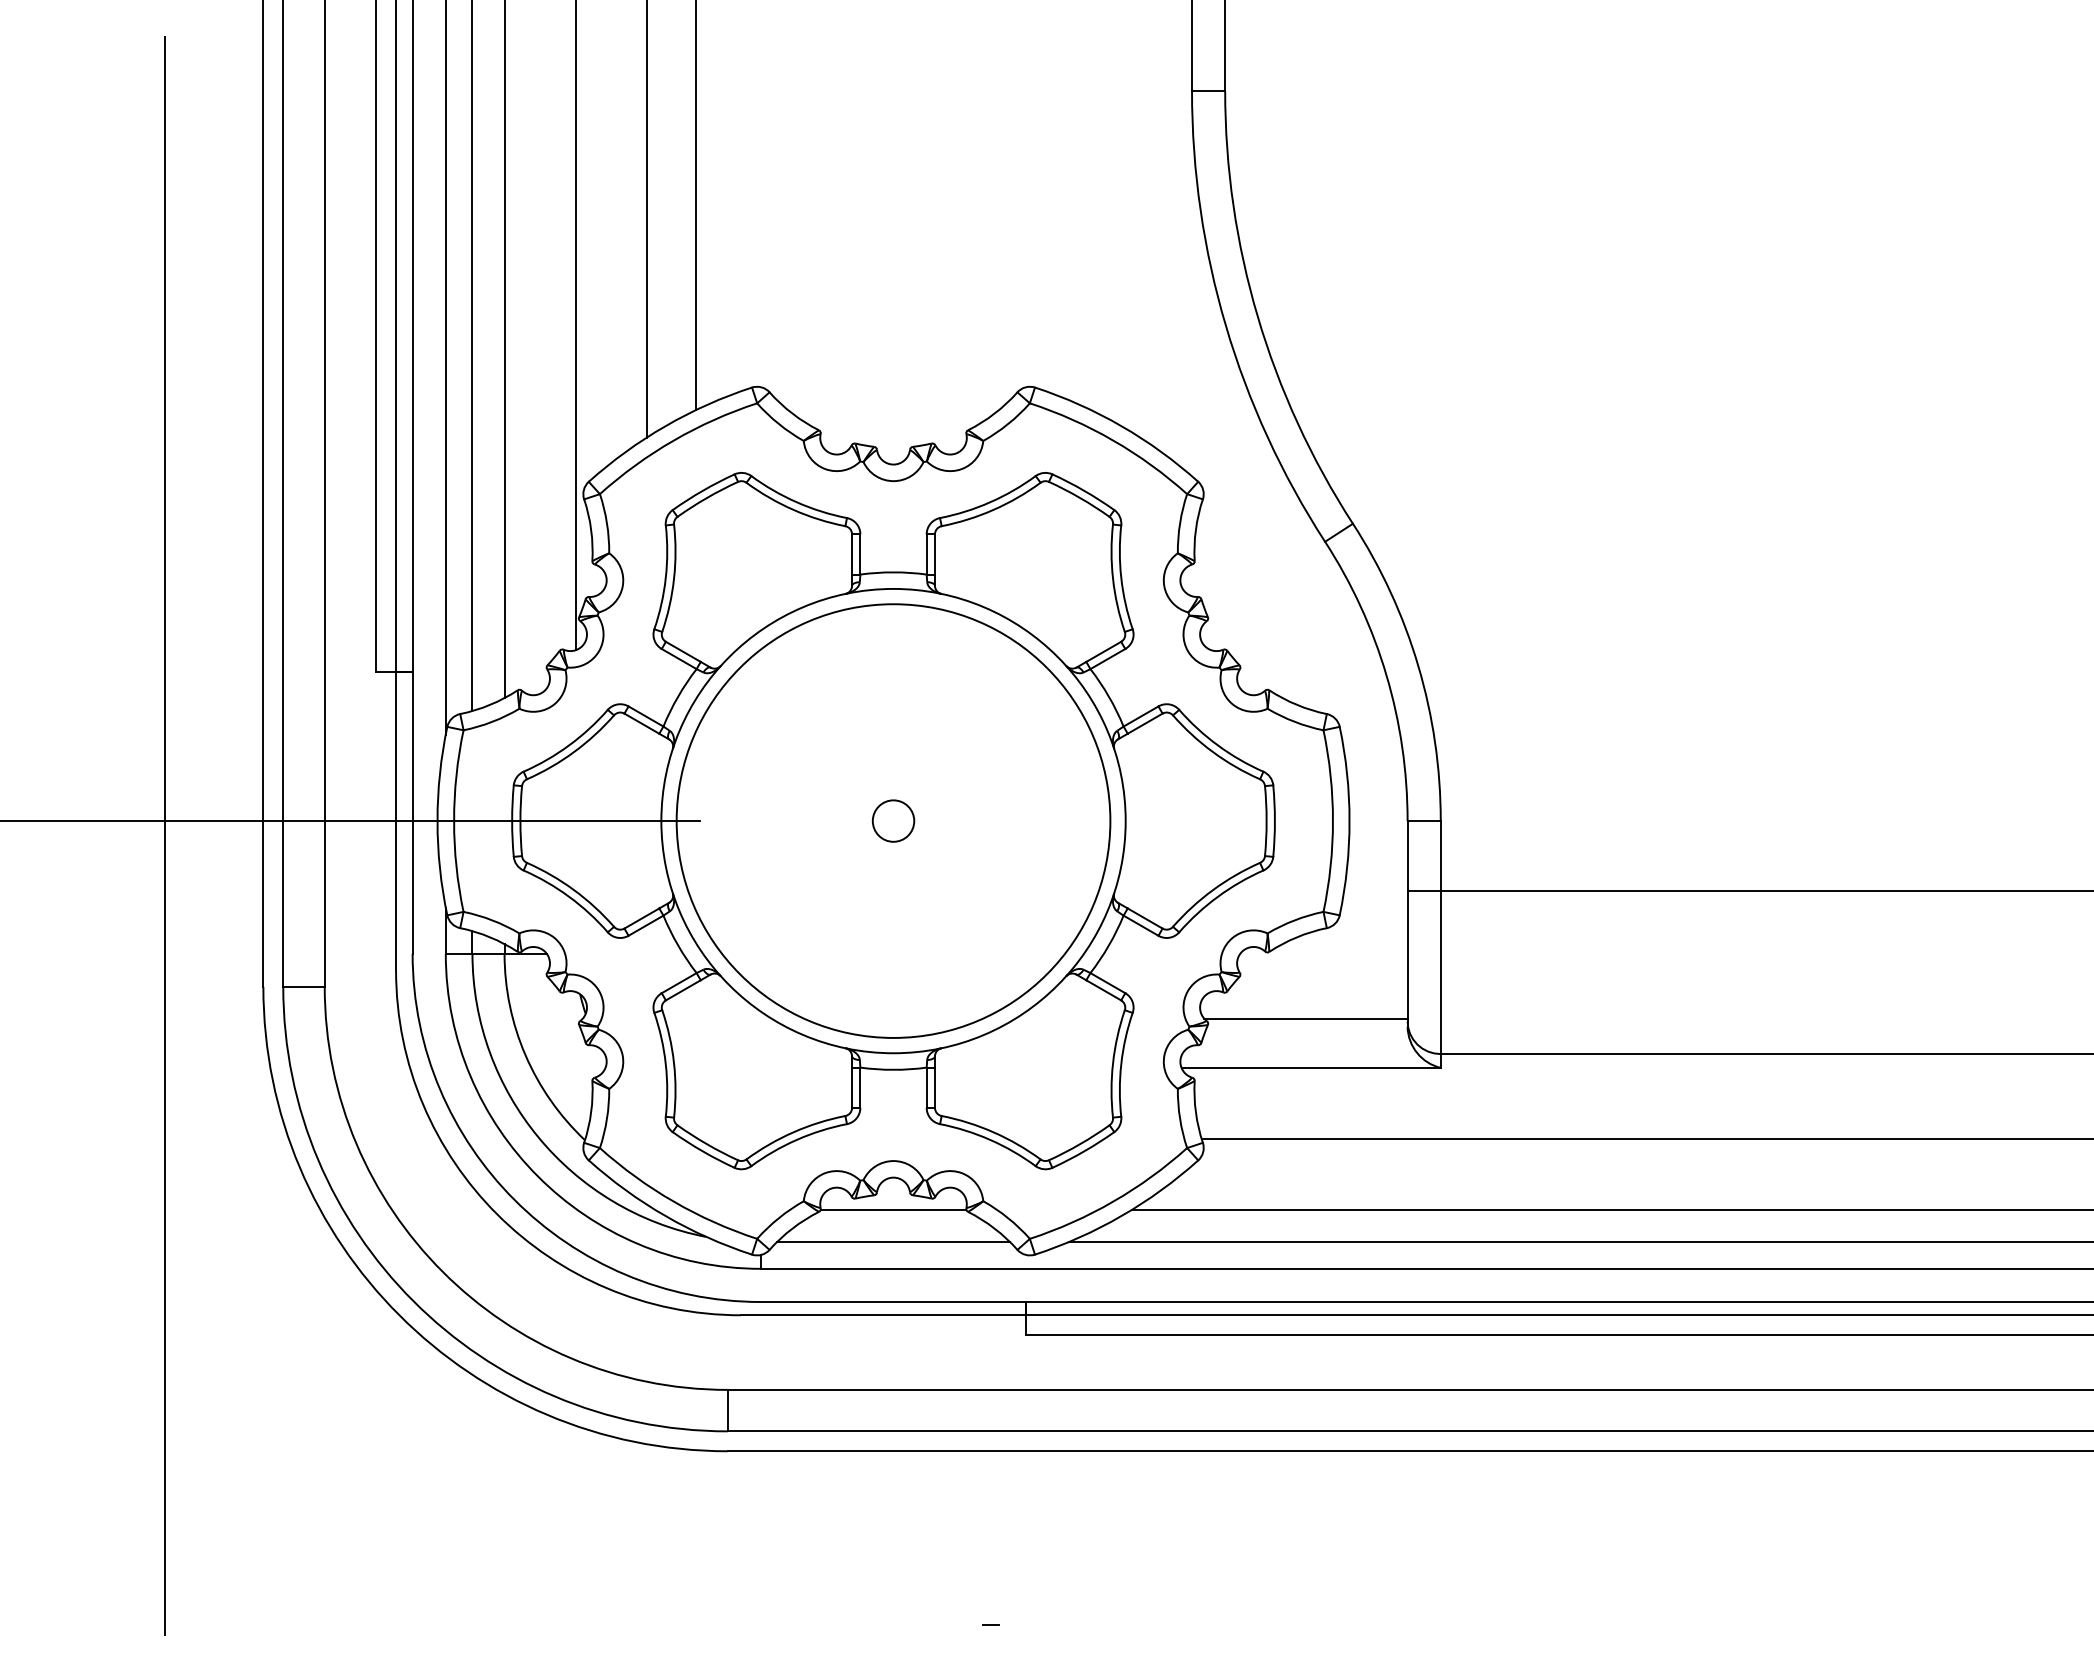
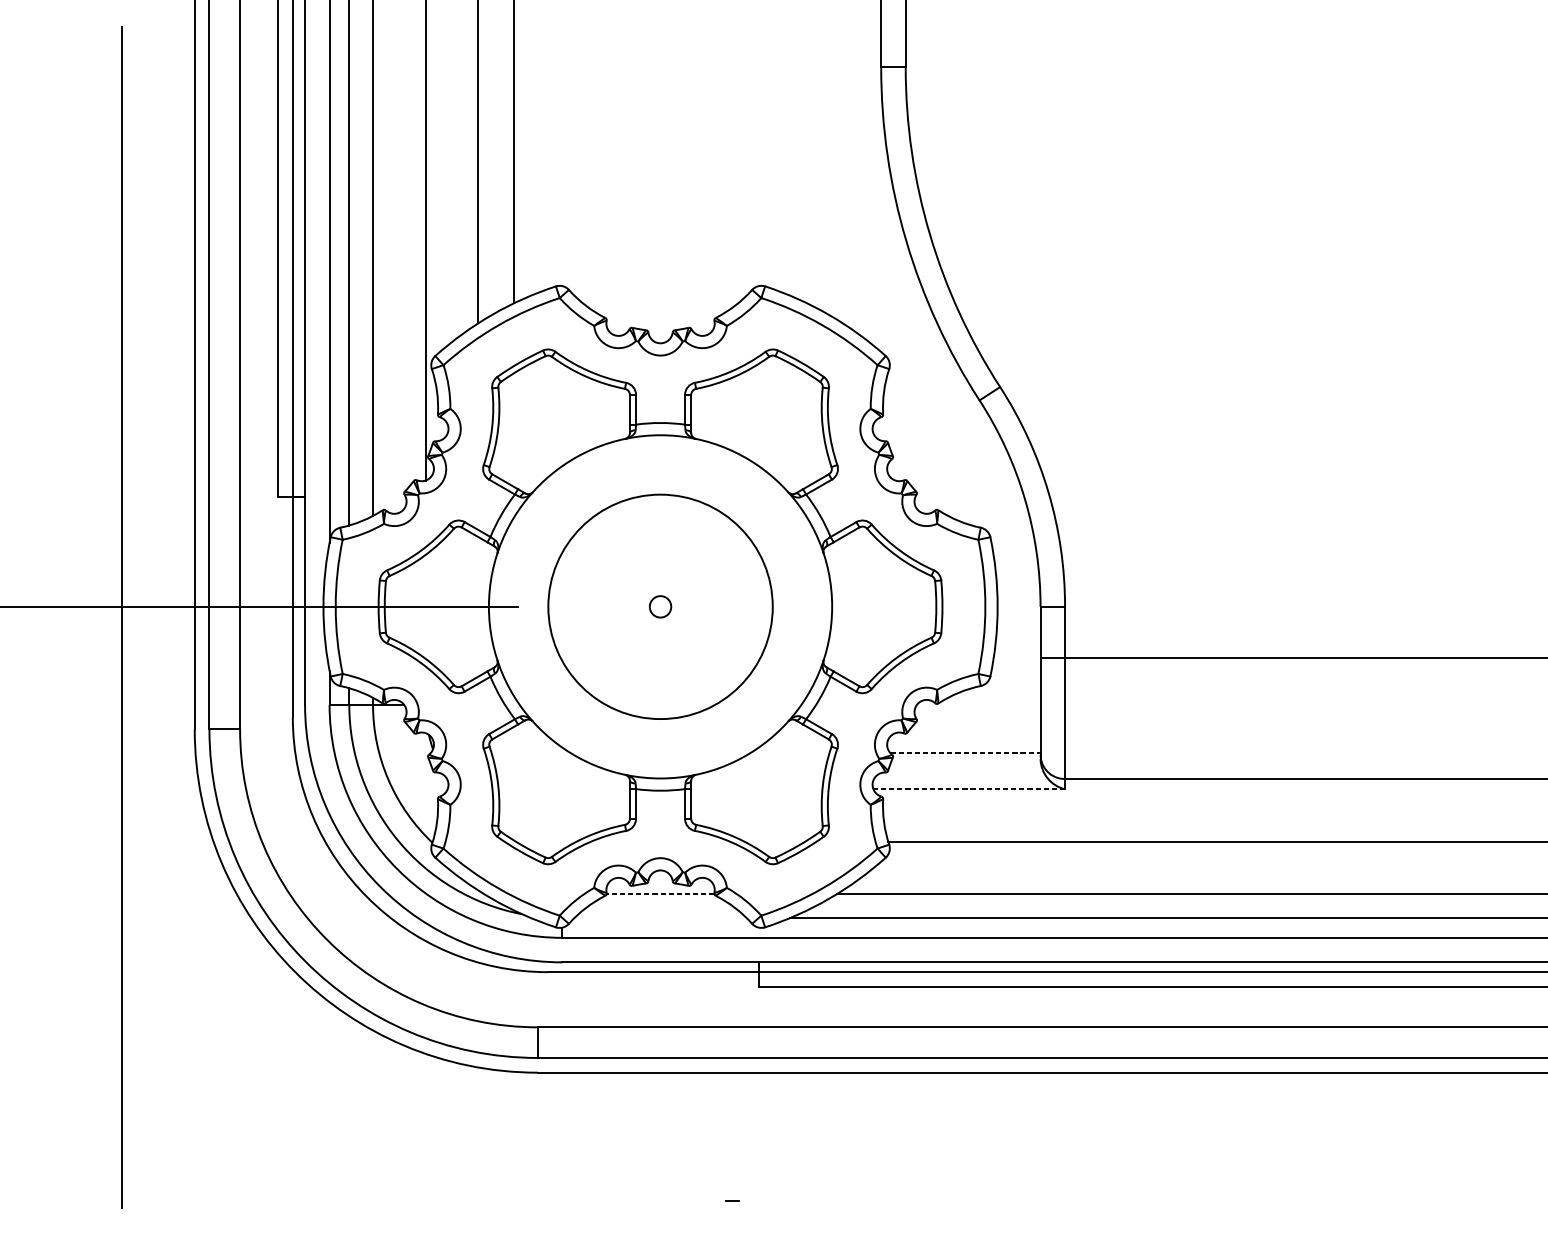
circle: (893, 820) -> (660, 606), size x0.7
circle: (893, 820) -> (660, 606), size x0.7
line: (1306, 1018) -> (965, 752), solid -> dashed
line: (1311, 1067) -> (969, 789), solid -> dashed
line: (893, 1210) -> (660, 894), solid -> dashed
line: (893, 1242) -> (660, 918), removed

